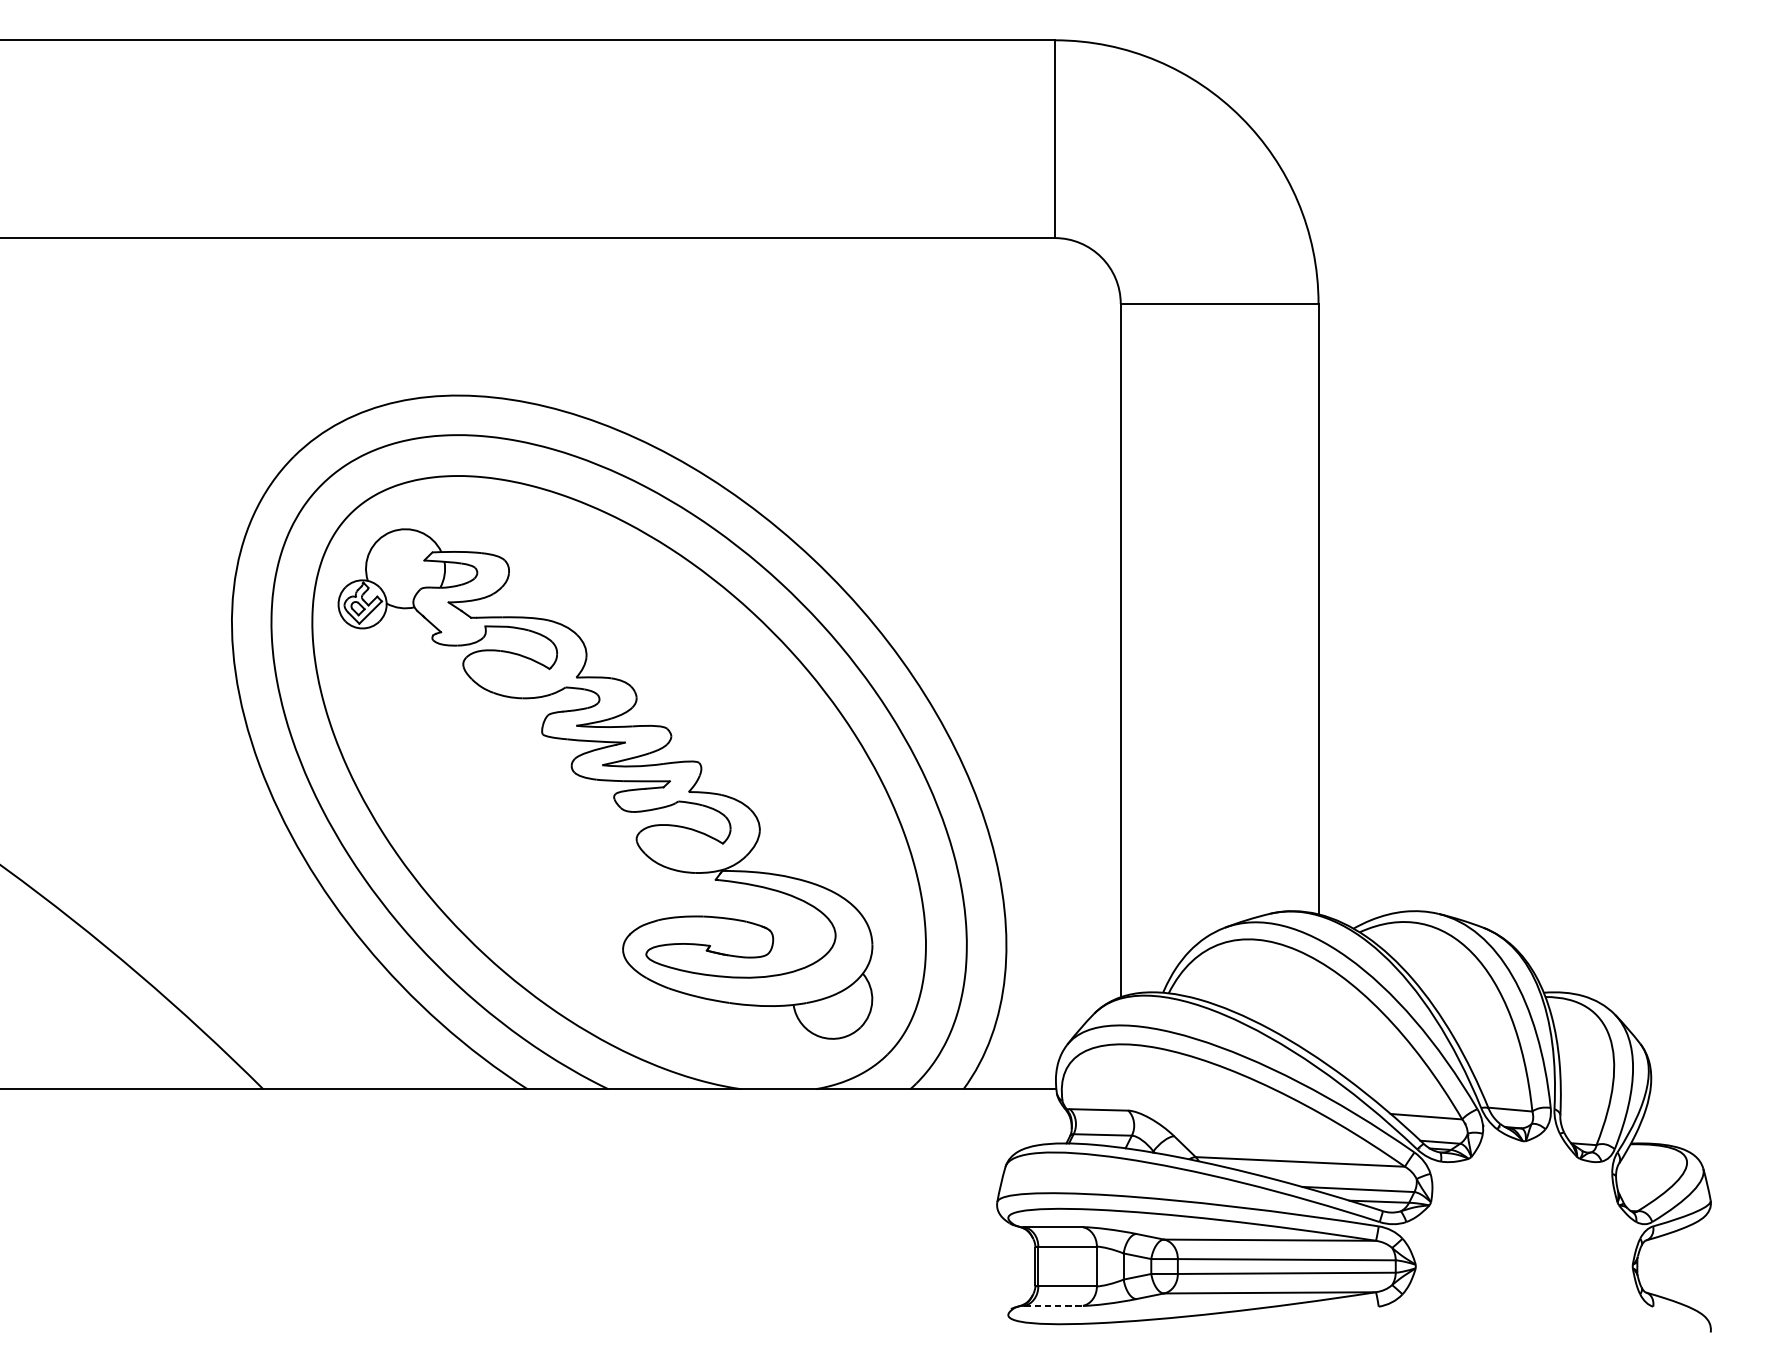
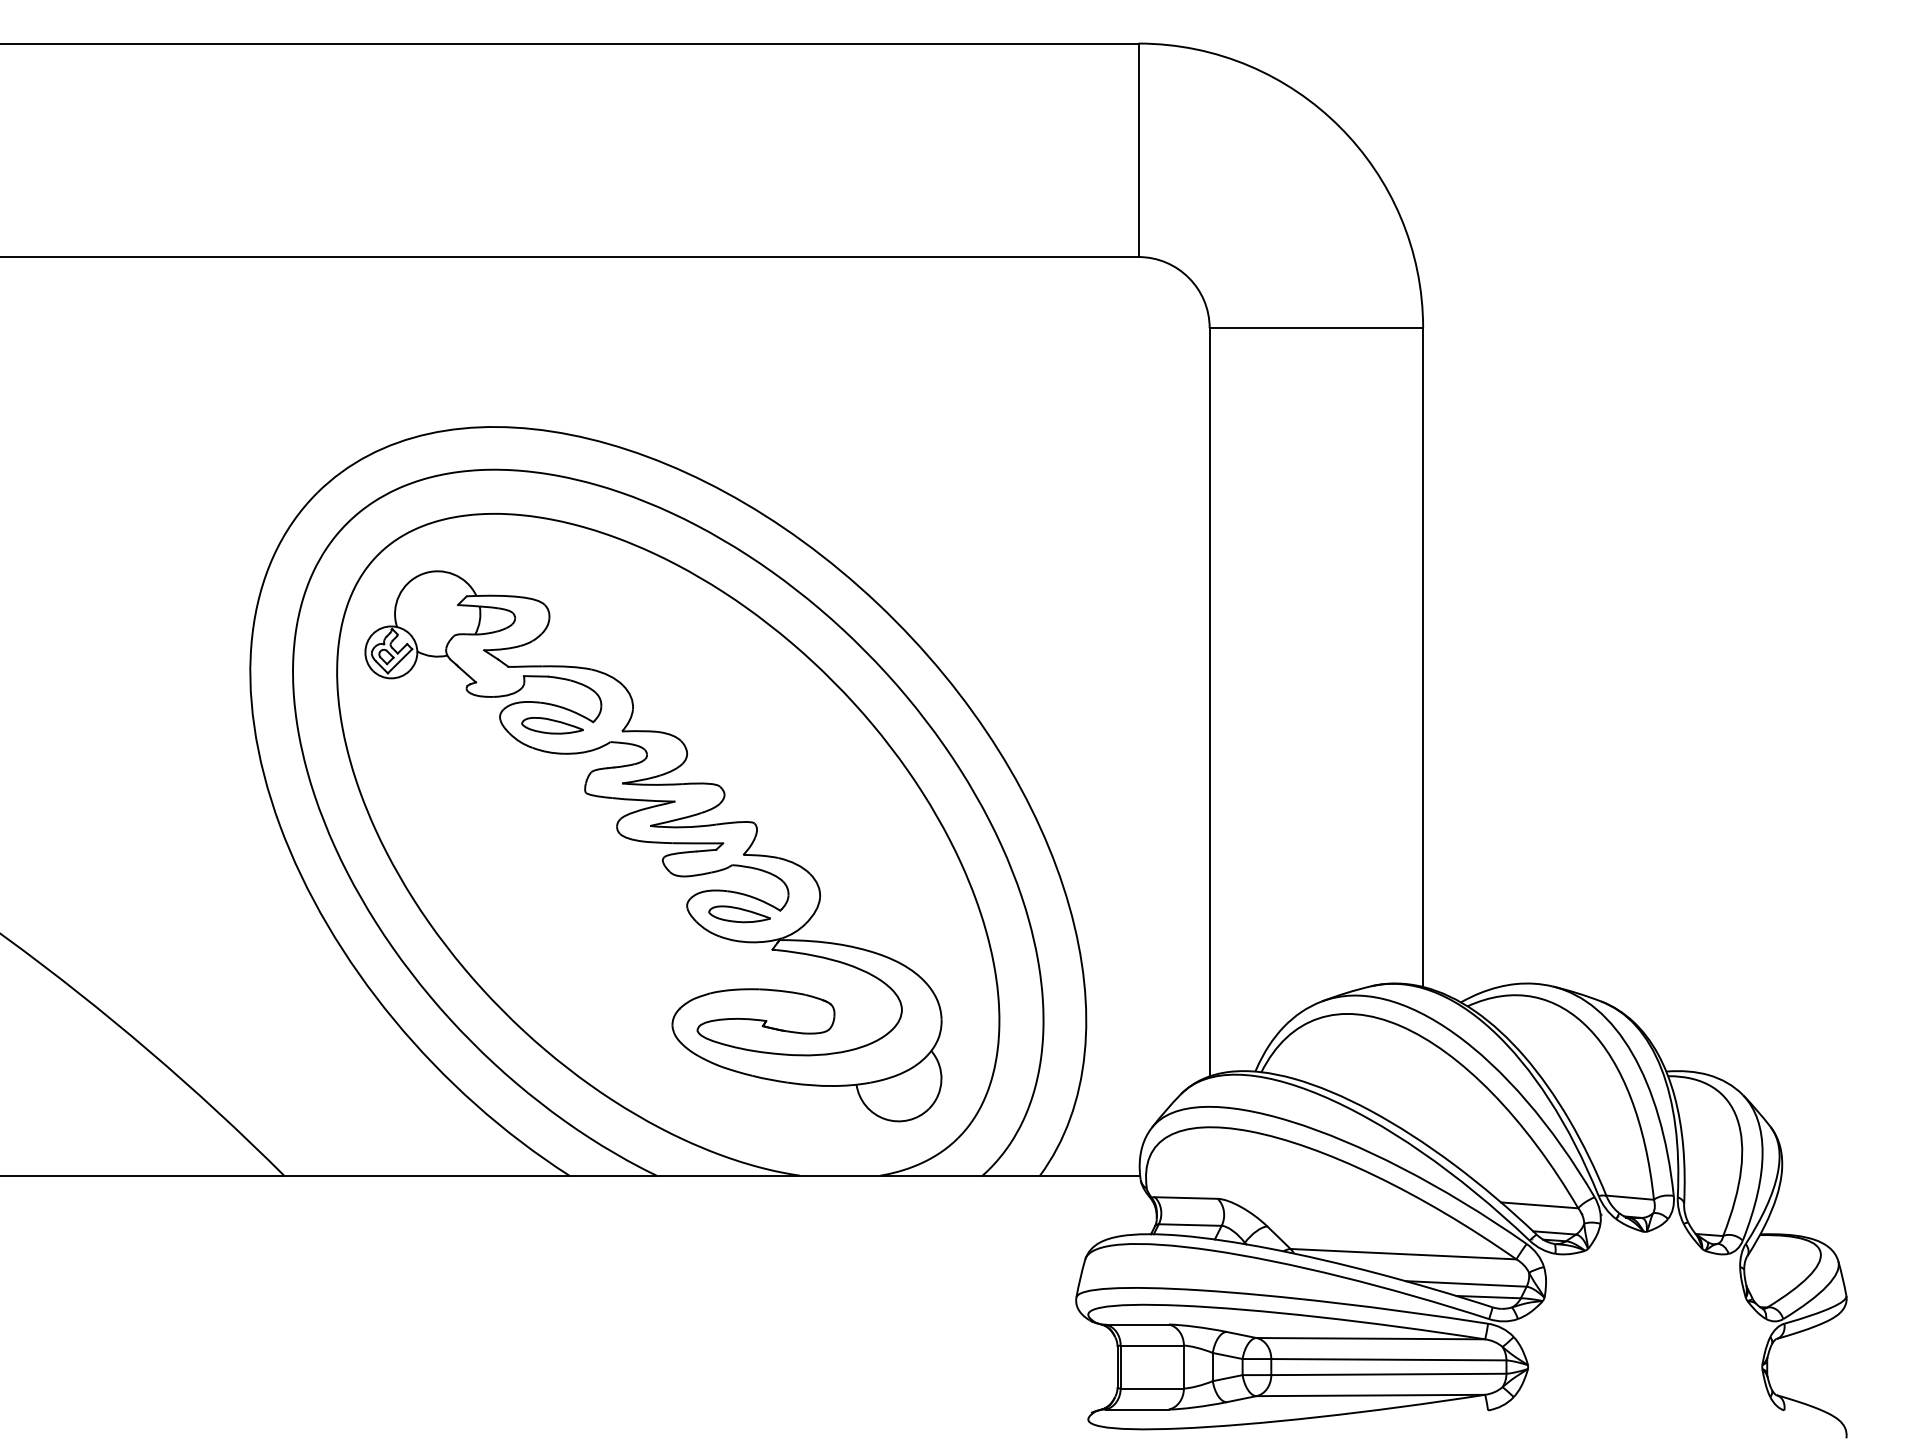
part: (511, 672) -> (552, 725), added
part: (685, 847) -> (739, 914), added
line: (1053, 1305) -> (1137, 1409), dashed -> solid

